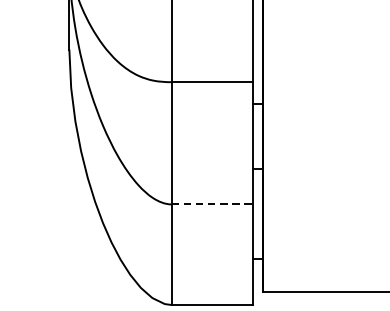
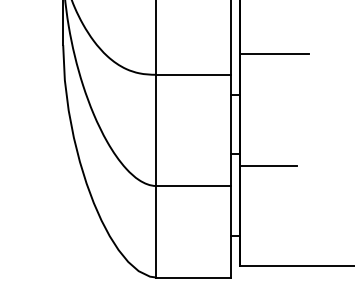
line: (300, 59) -> (273, 54), added
line: (293, 181) -> (267, 165), added
line: (212, 204) -> (193, 186), dashed -> solid

